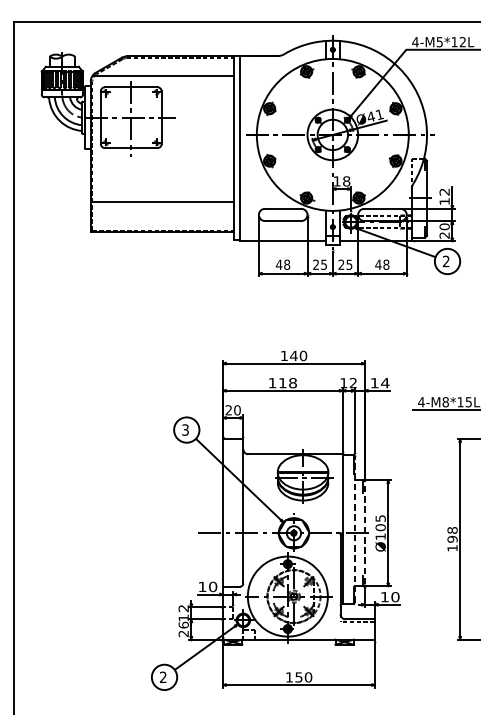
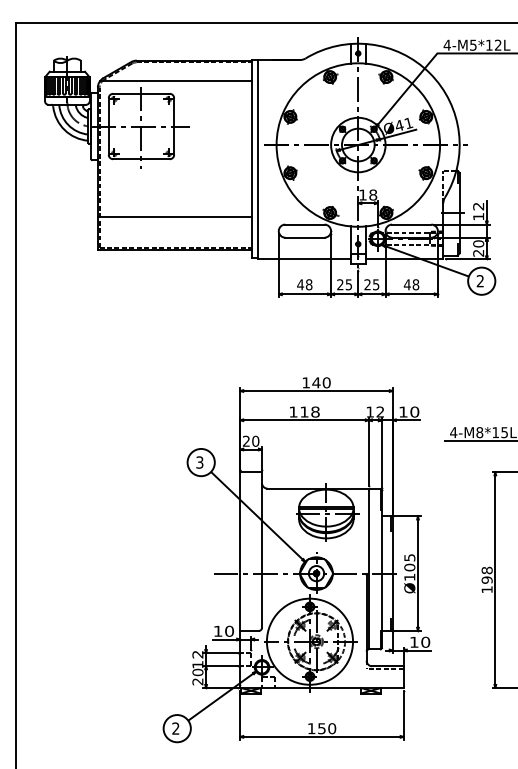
text: (385, 382) -> (414, 411), 14 -> 10
line: (354, 528) -> (381, 568), dashed -> solid
line: (364, 533) -> (392, 573), dashed -> solid
text: (183, 624) -> (197, 671), 26 -> 20

